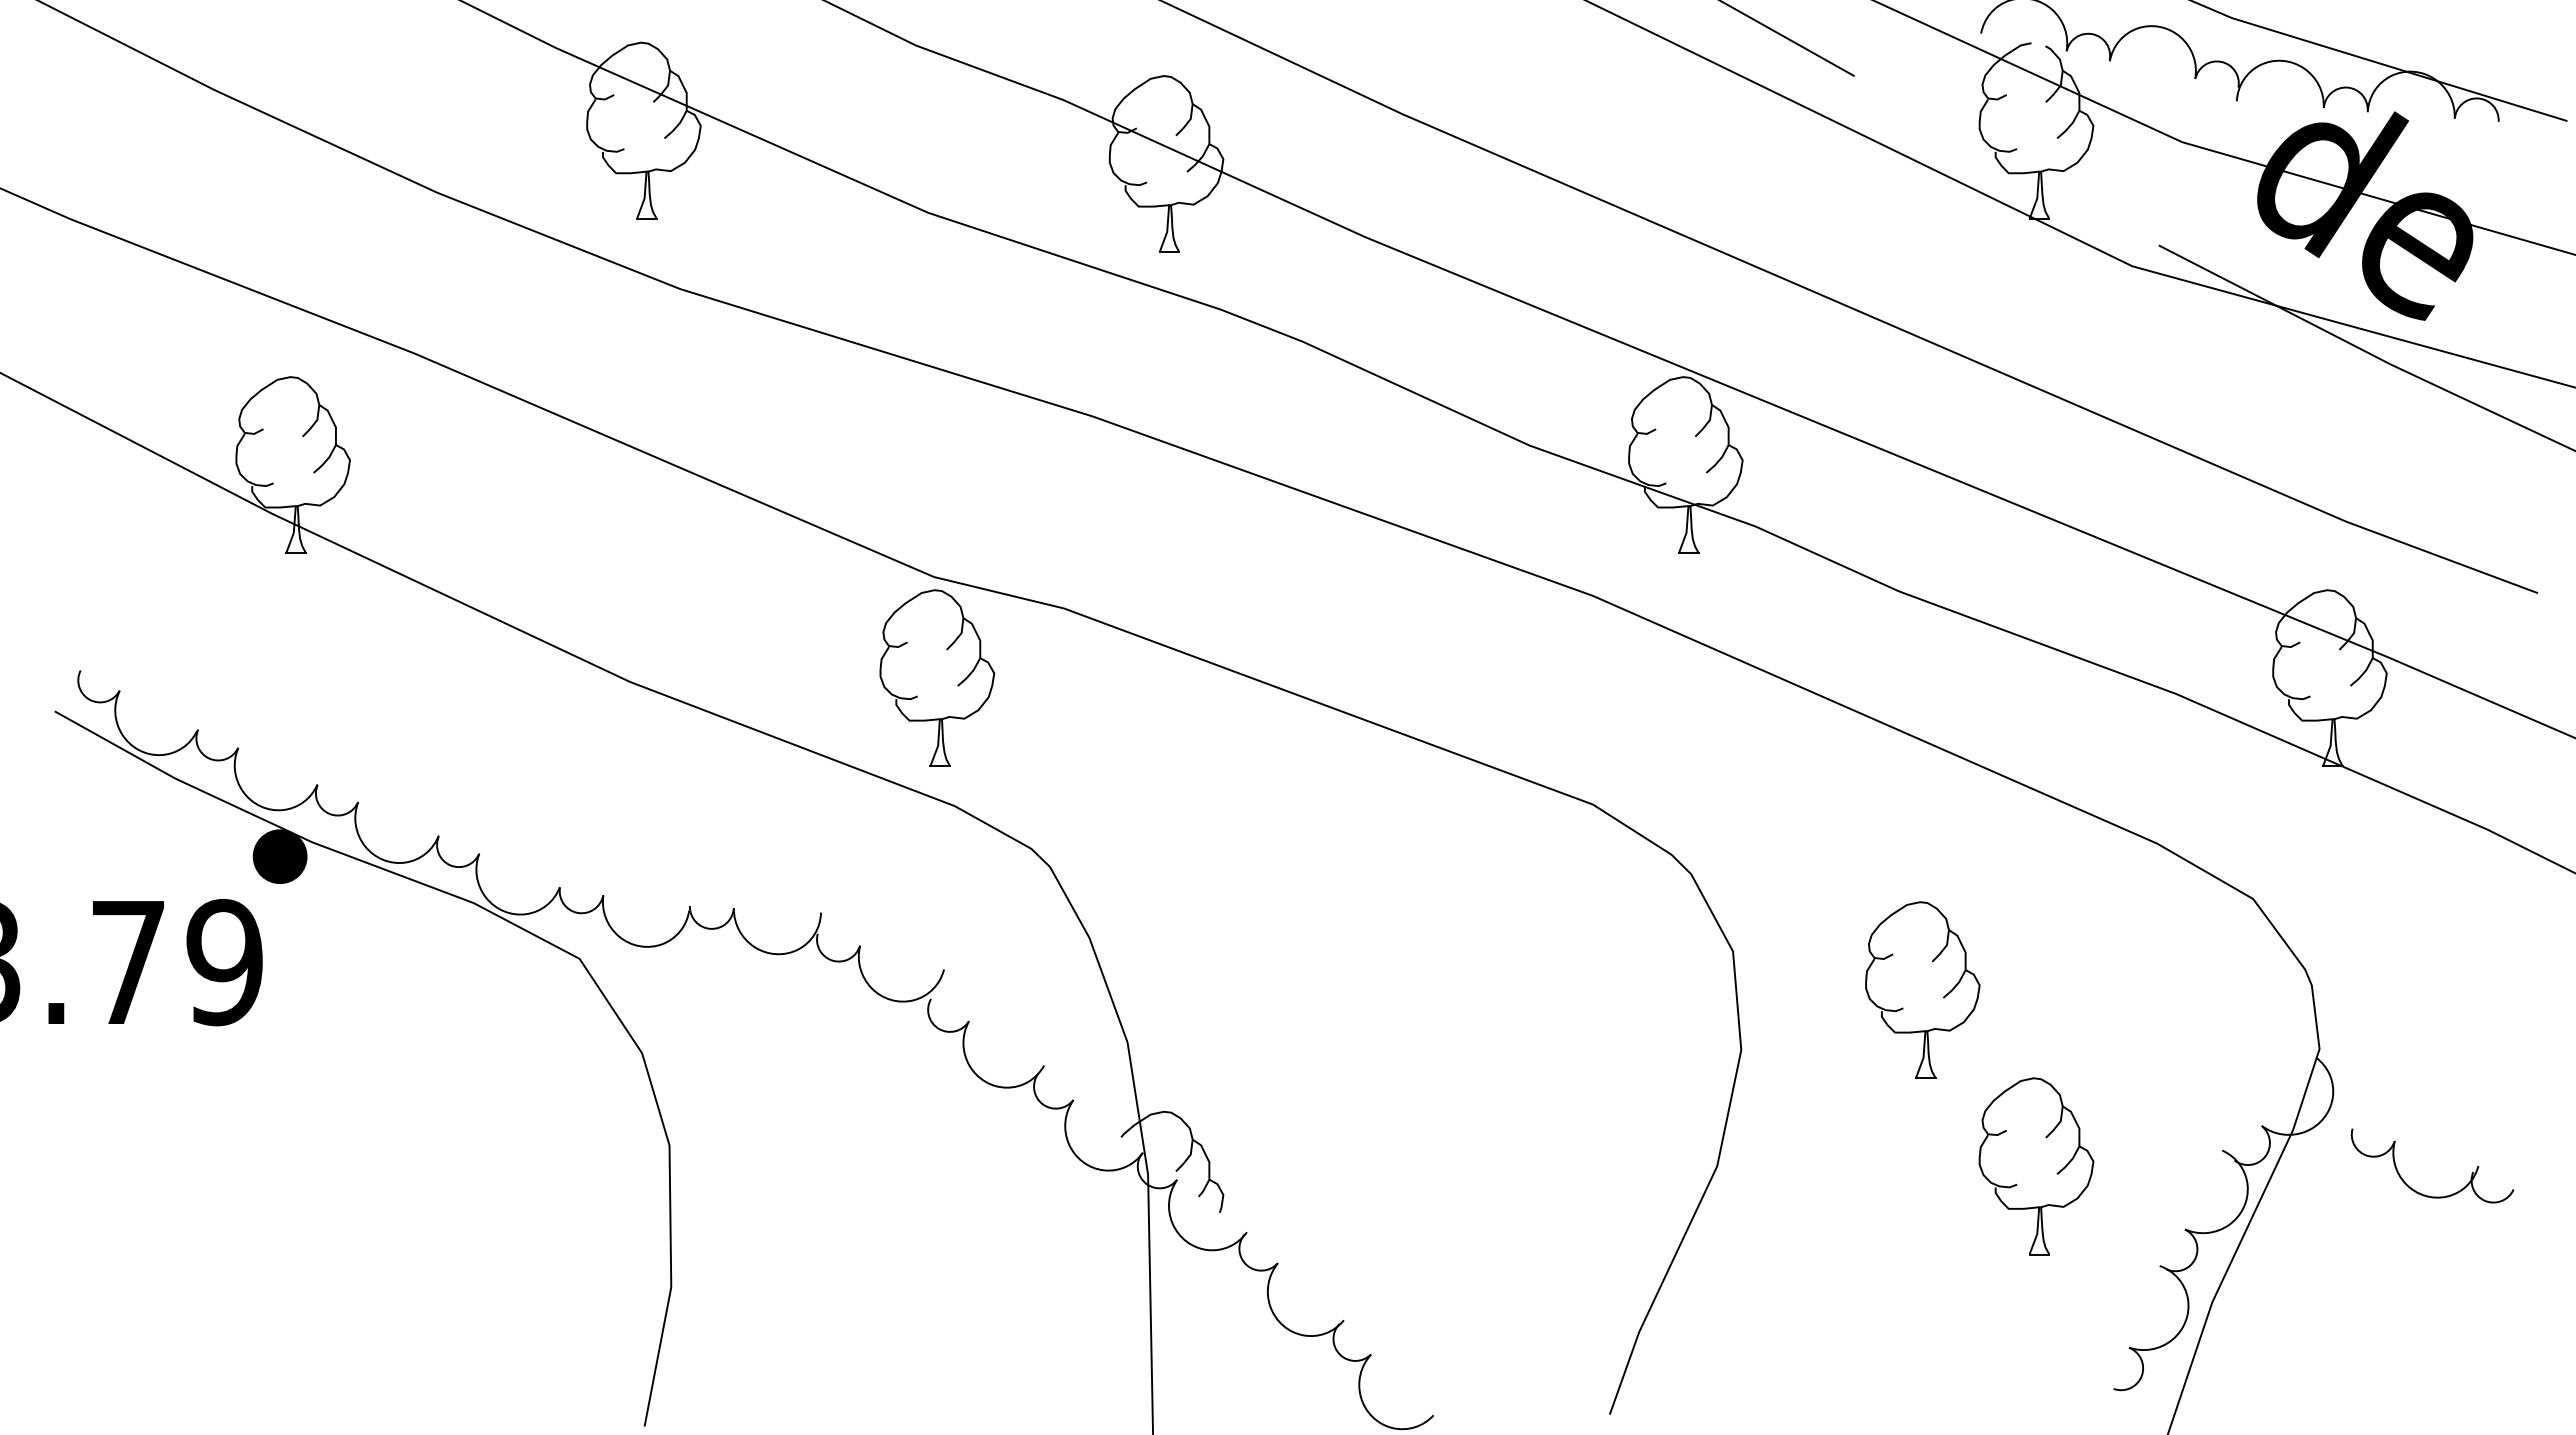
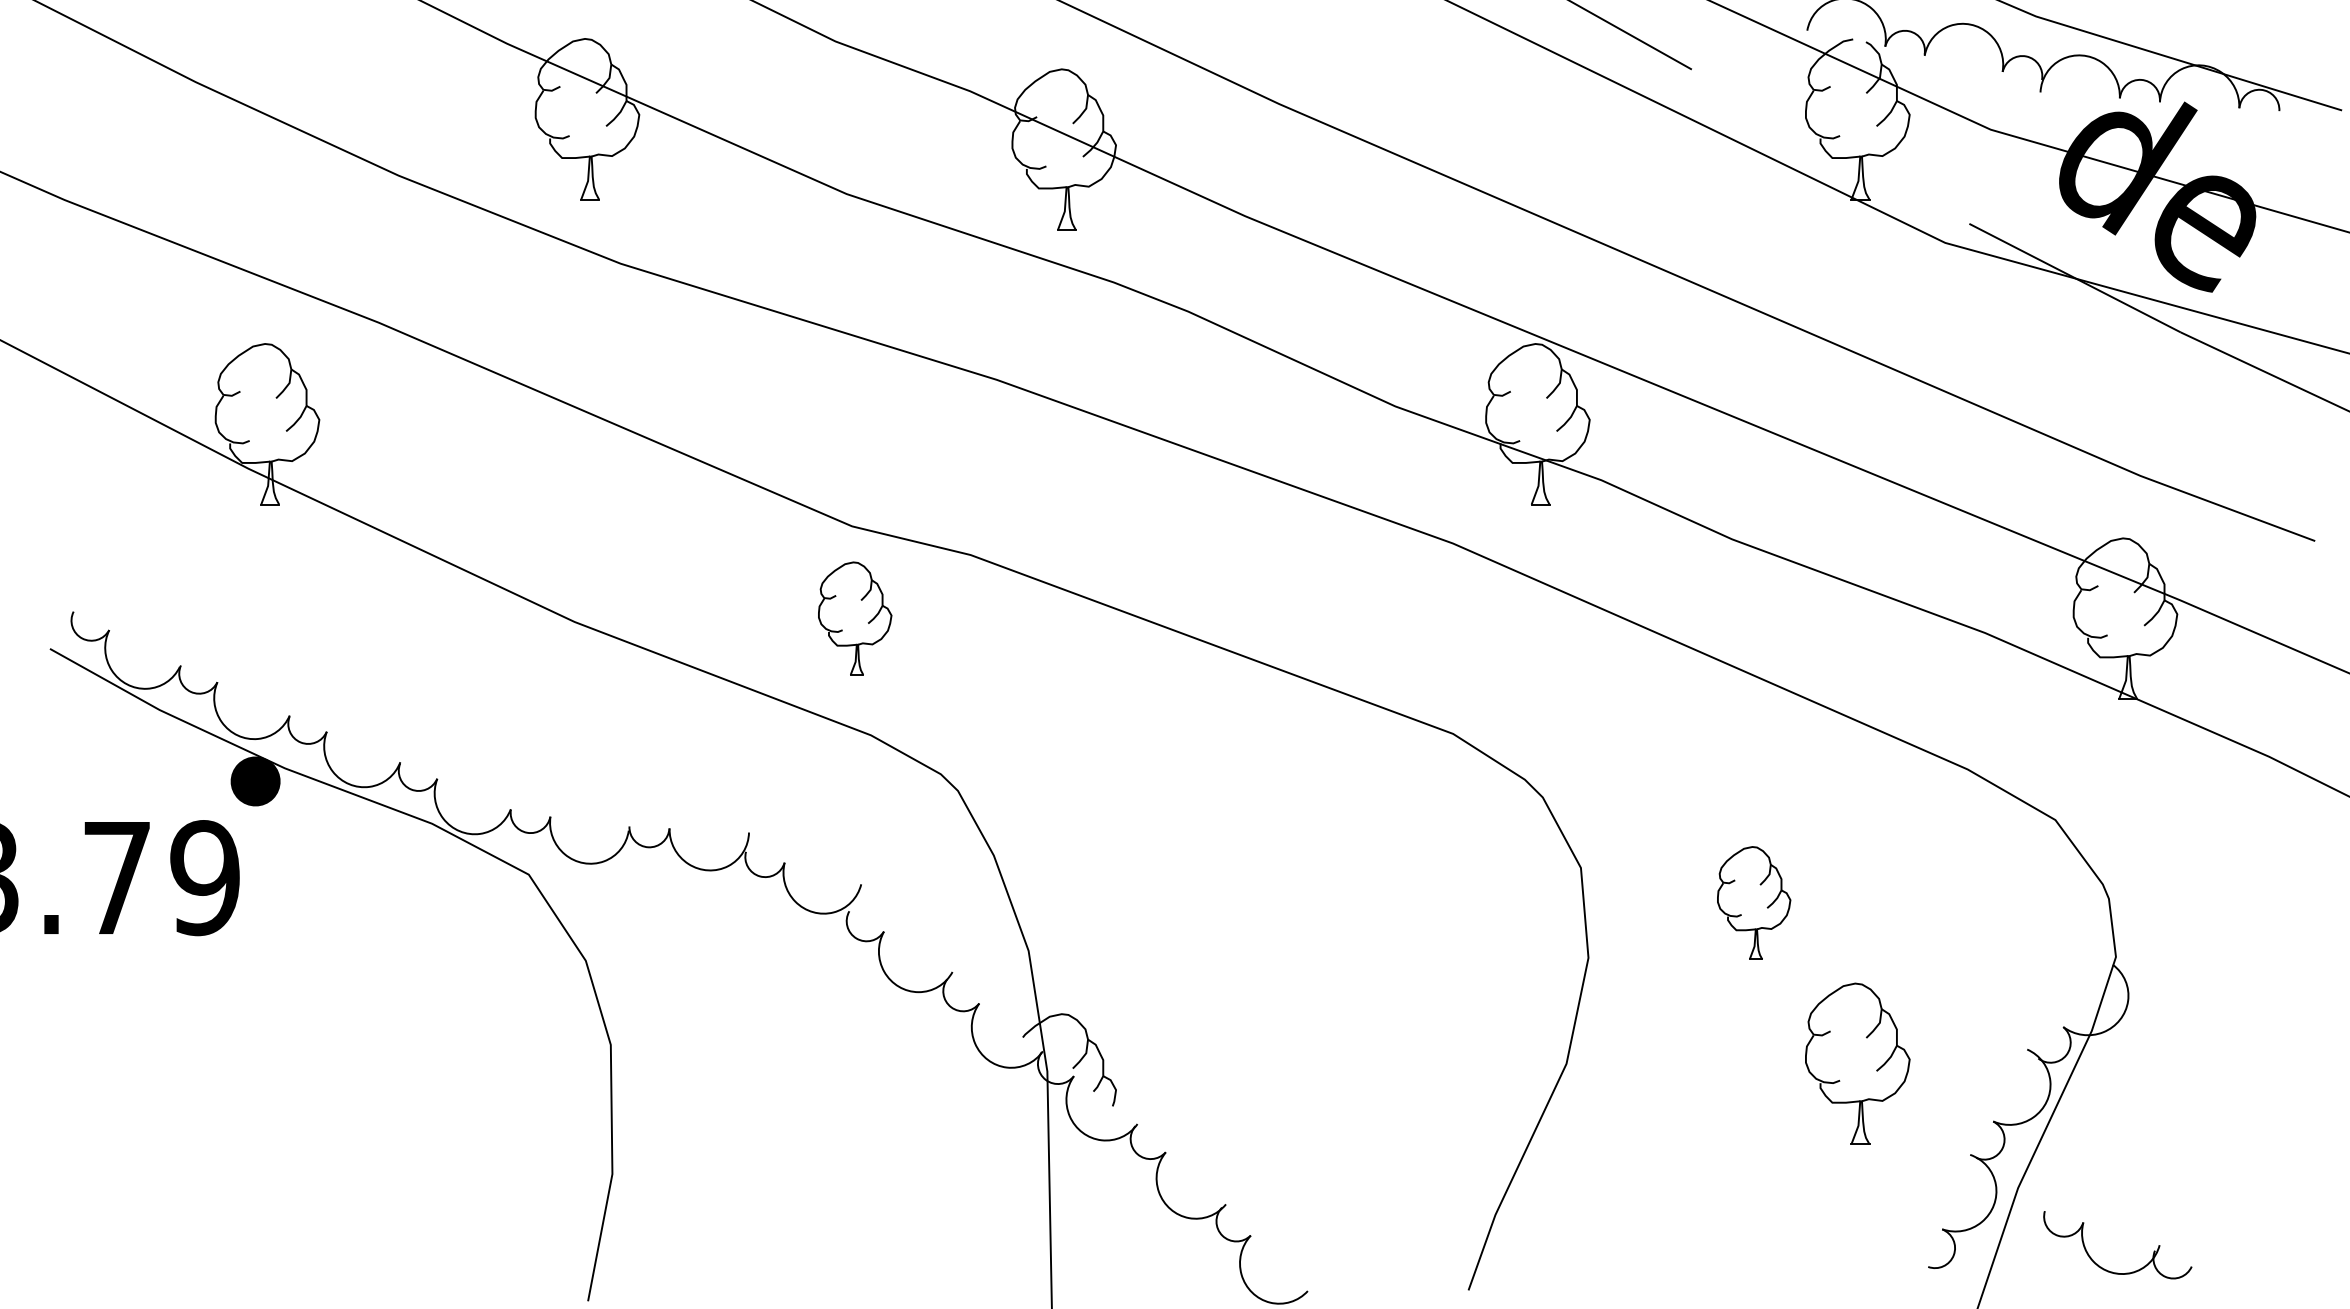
part: (937, 677) -> (855, 618), size x0.7
part: (1922, 989) -> (1753, 902), size x0.7
part: (2425, 1194) -> (2111, 1271), moved

